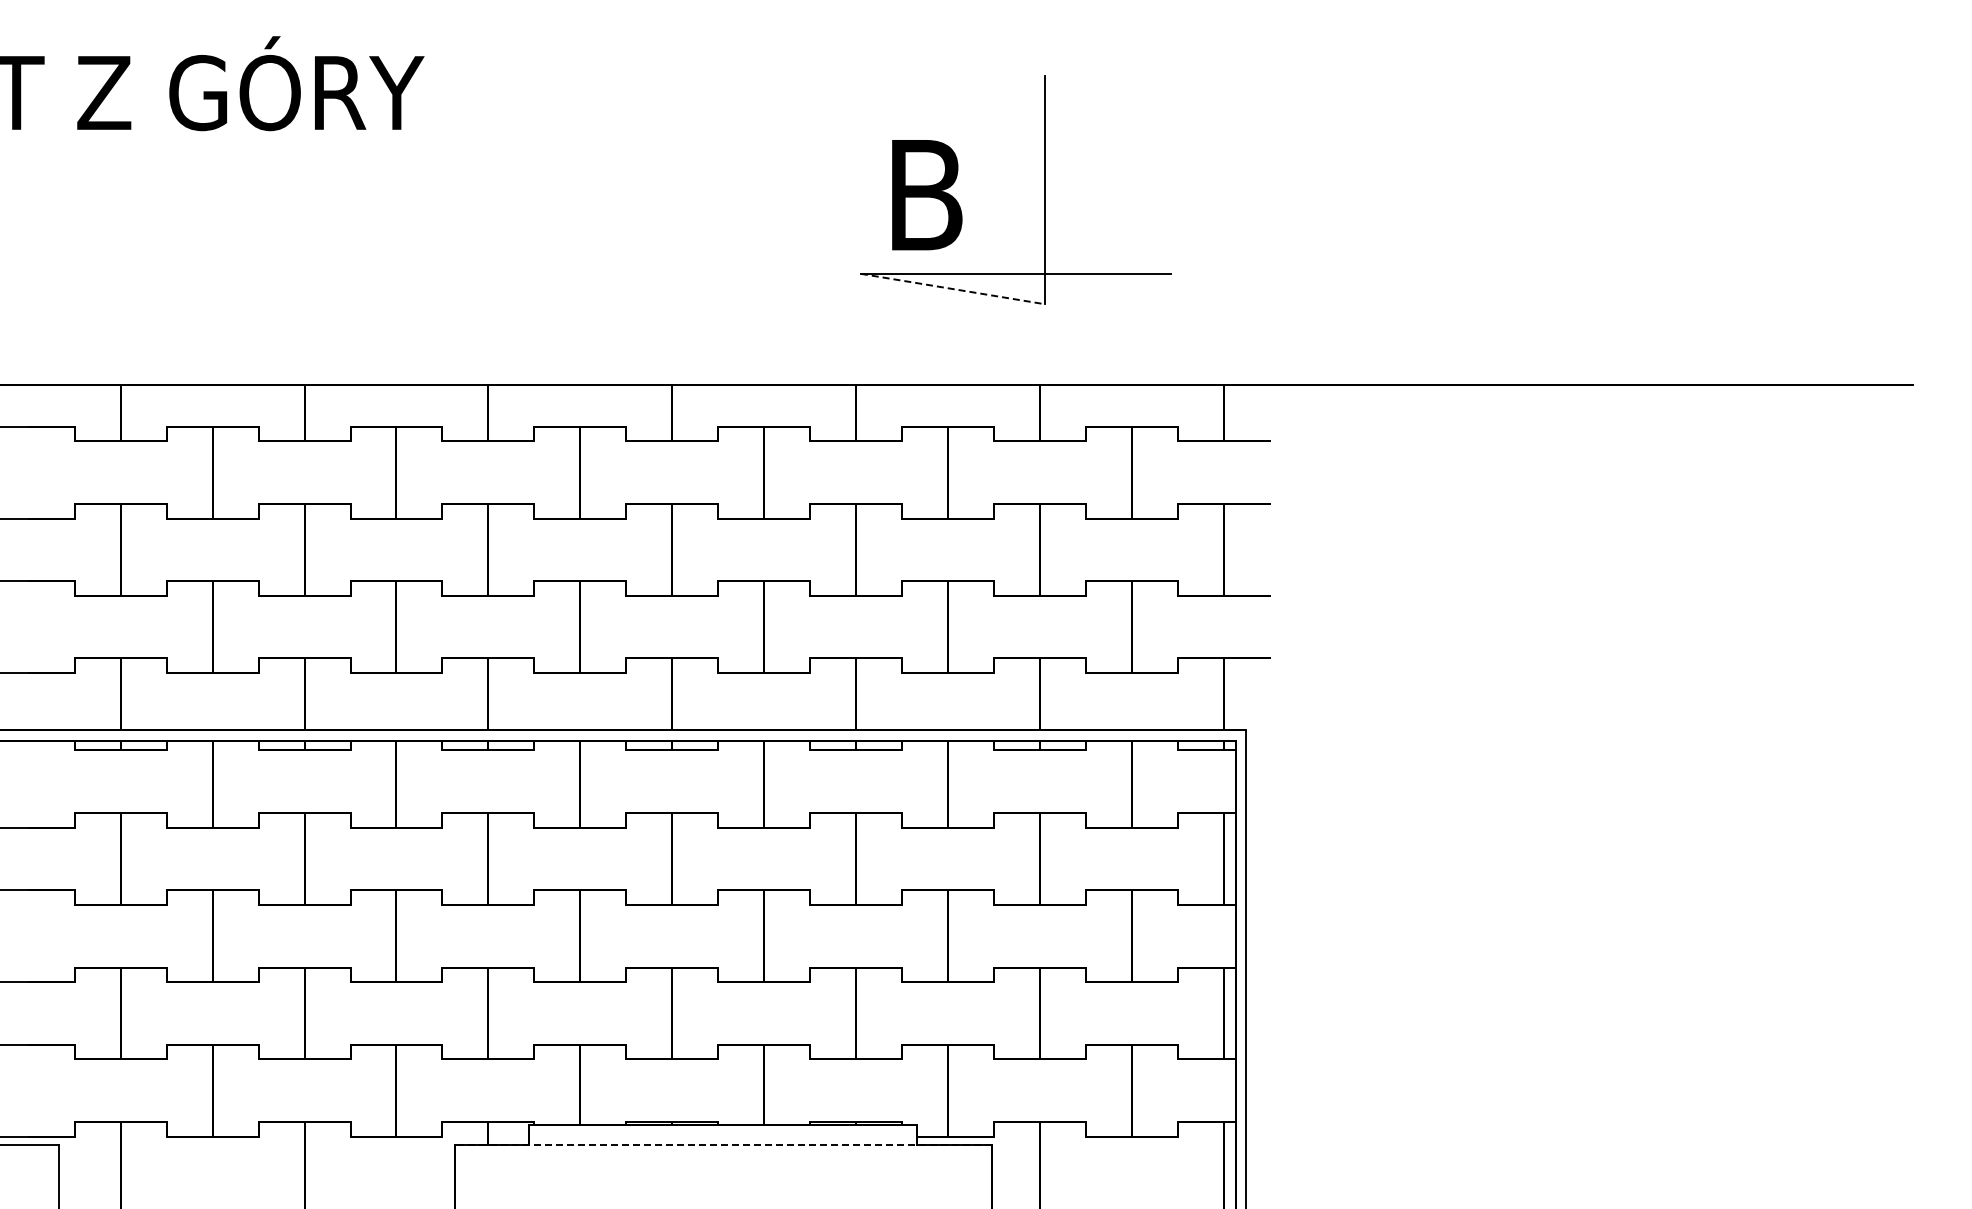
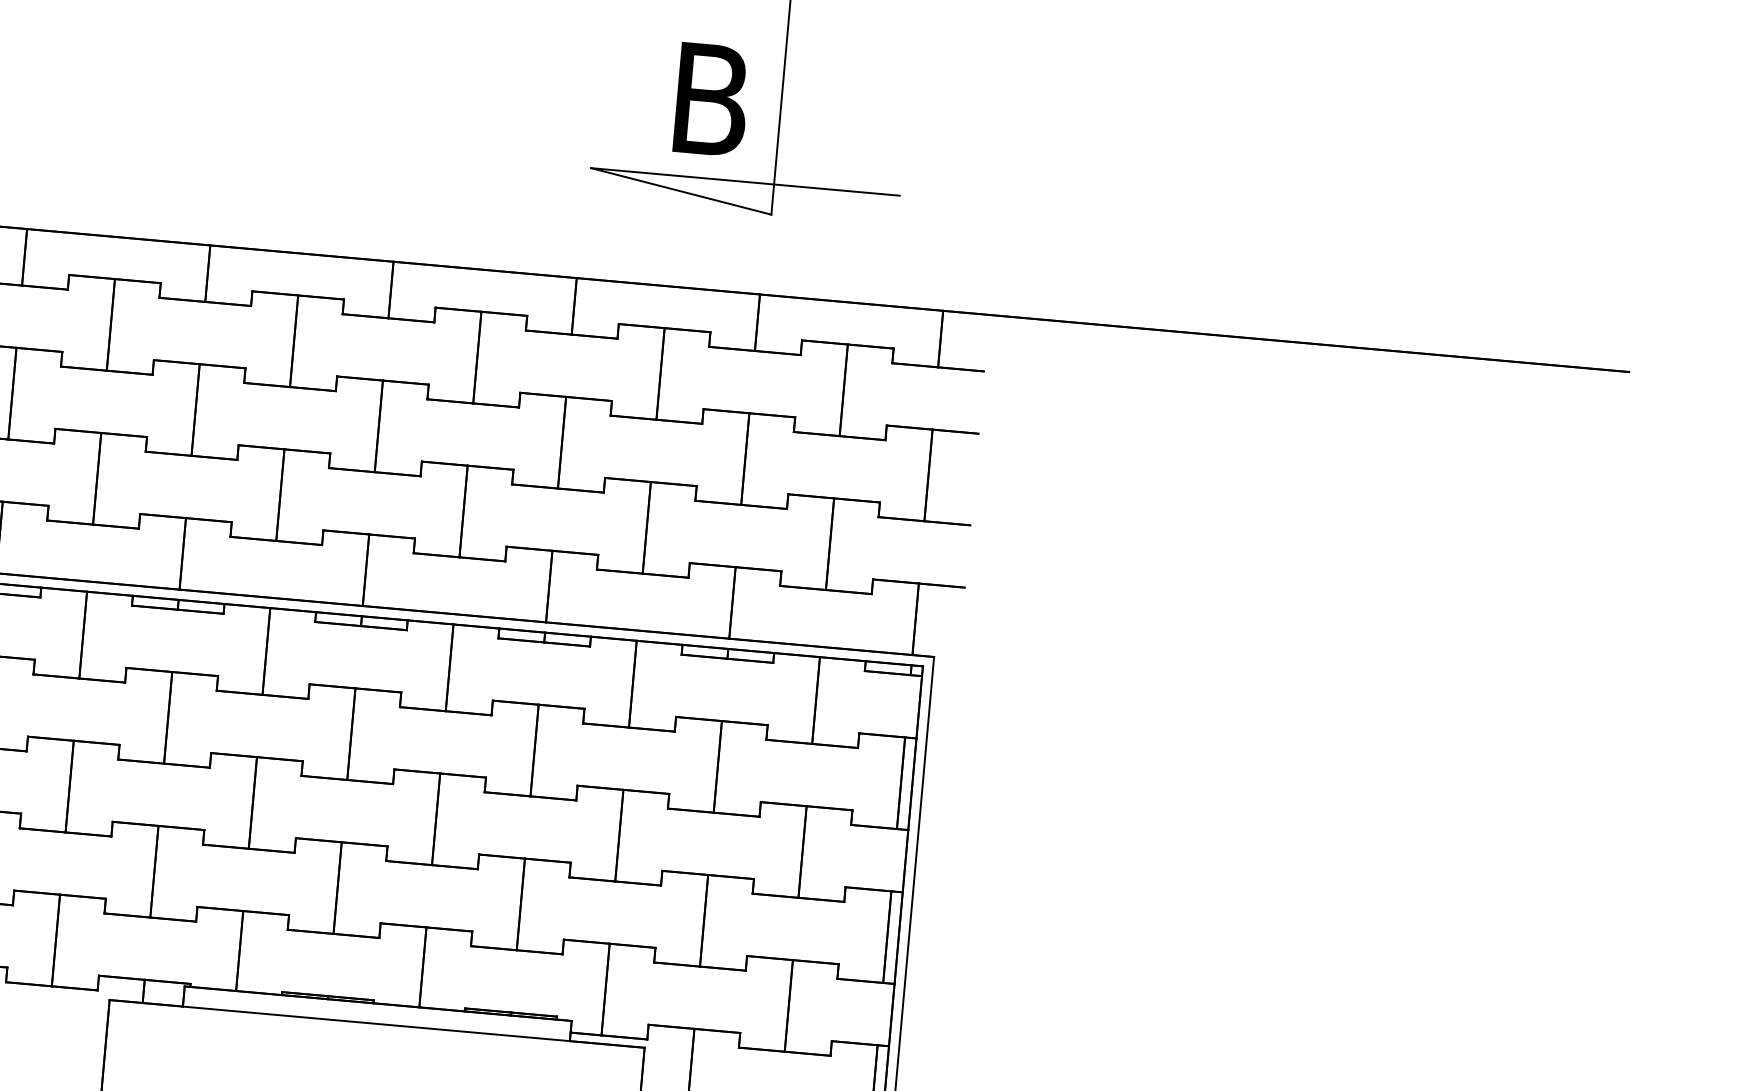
text: (927, 195) -> (712, 100), moved
line: (953, 289) -> (681, 191), dashed -> solid
line: (723, 1145) -> (376, 1024), dashed -> solid

